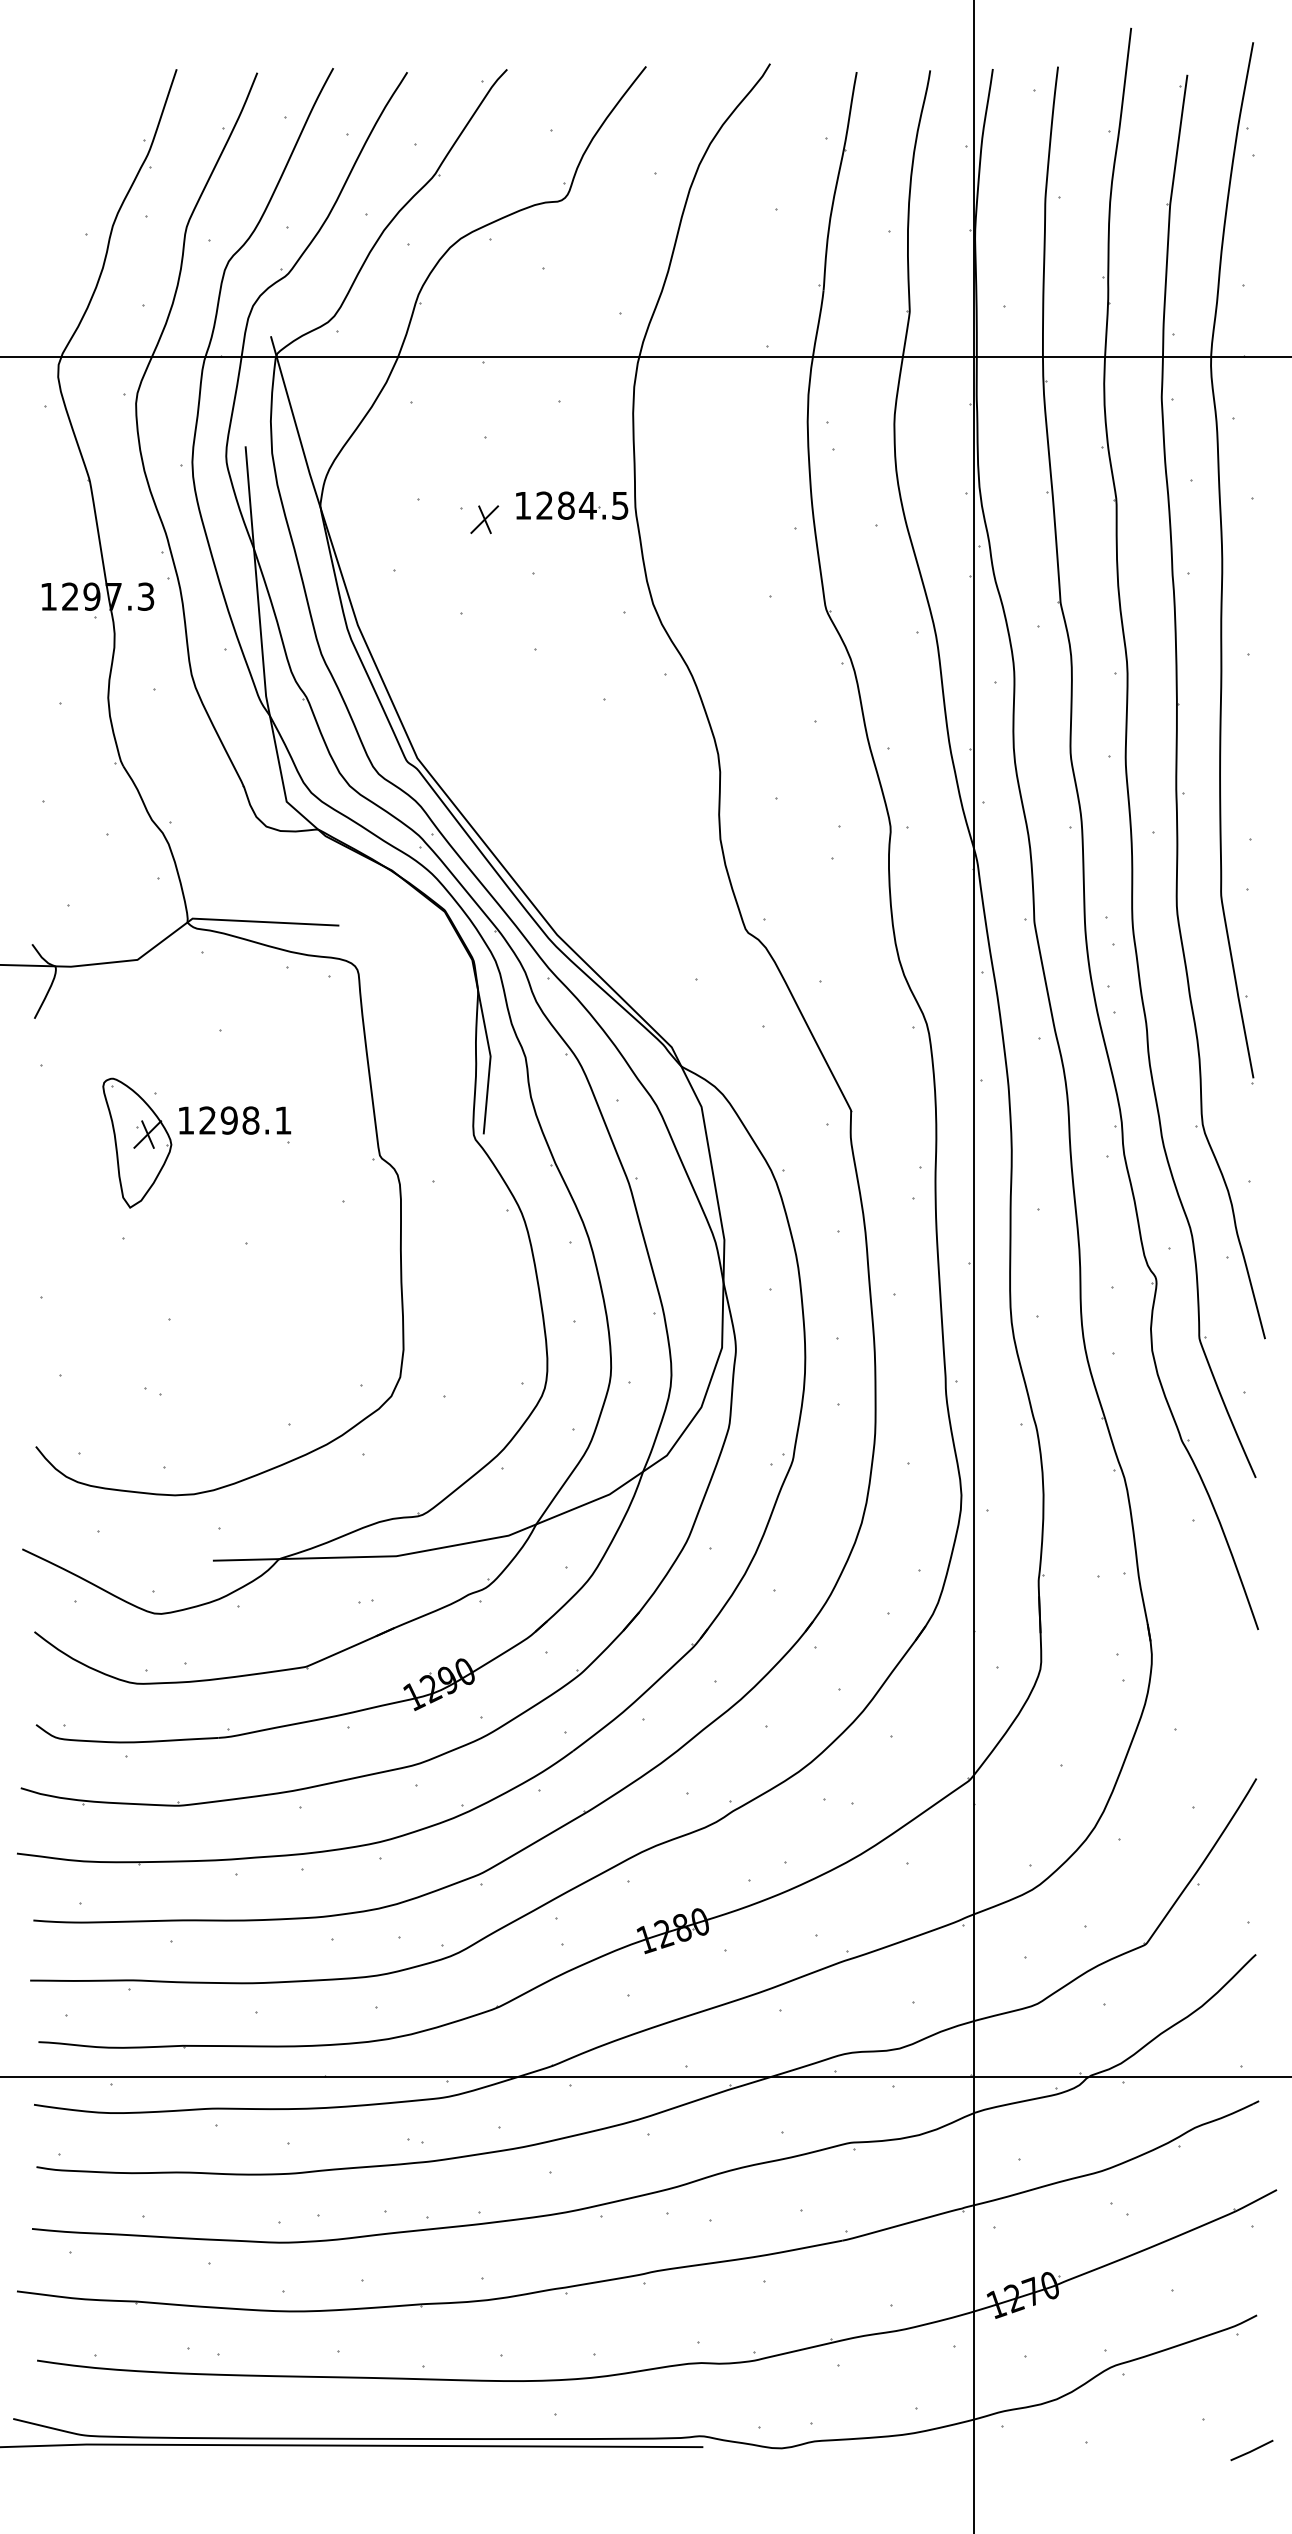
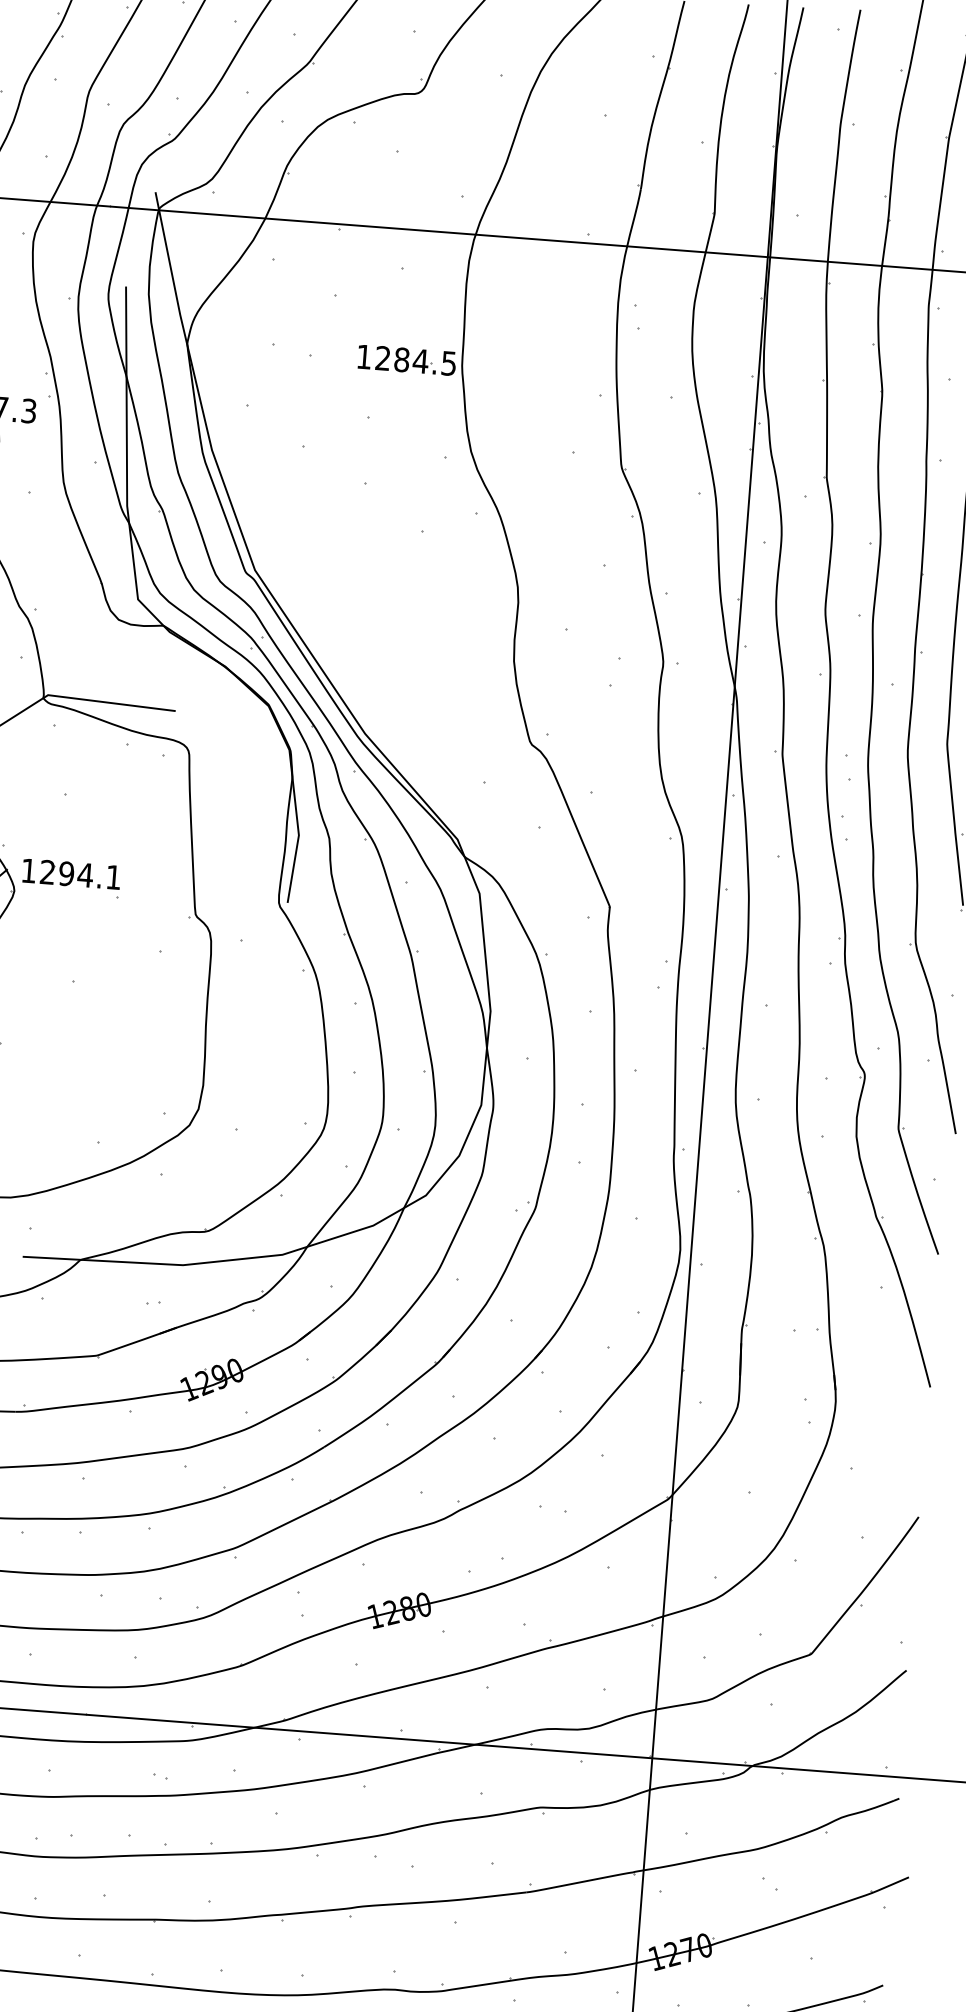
part: (484, 519) -> (329, 366), removed
text: (250, 1120) -> (85, 875), 1298.1 -> 1294.1

